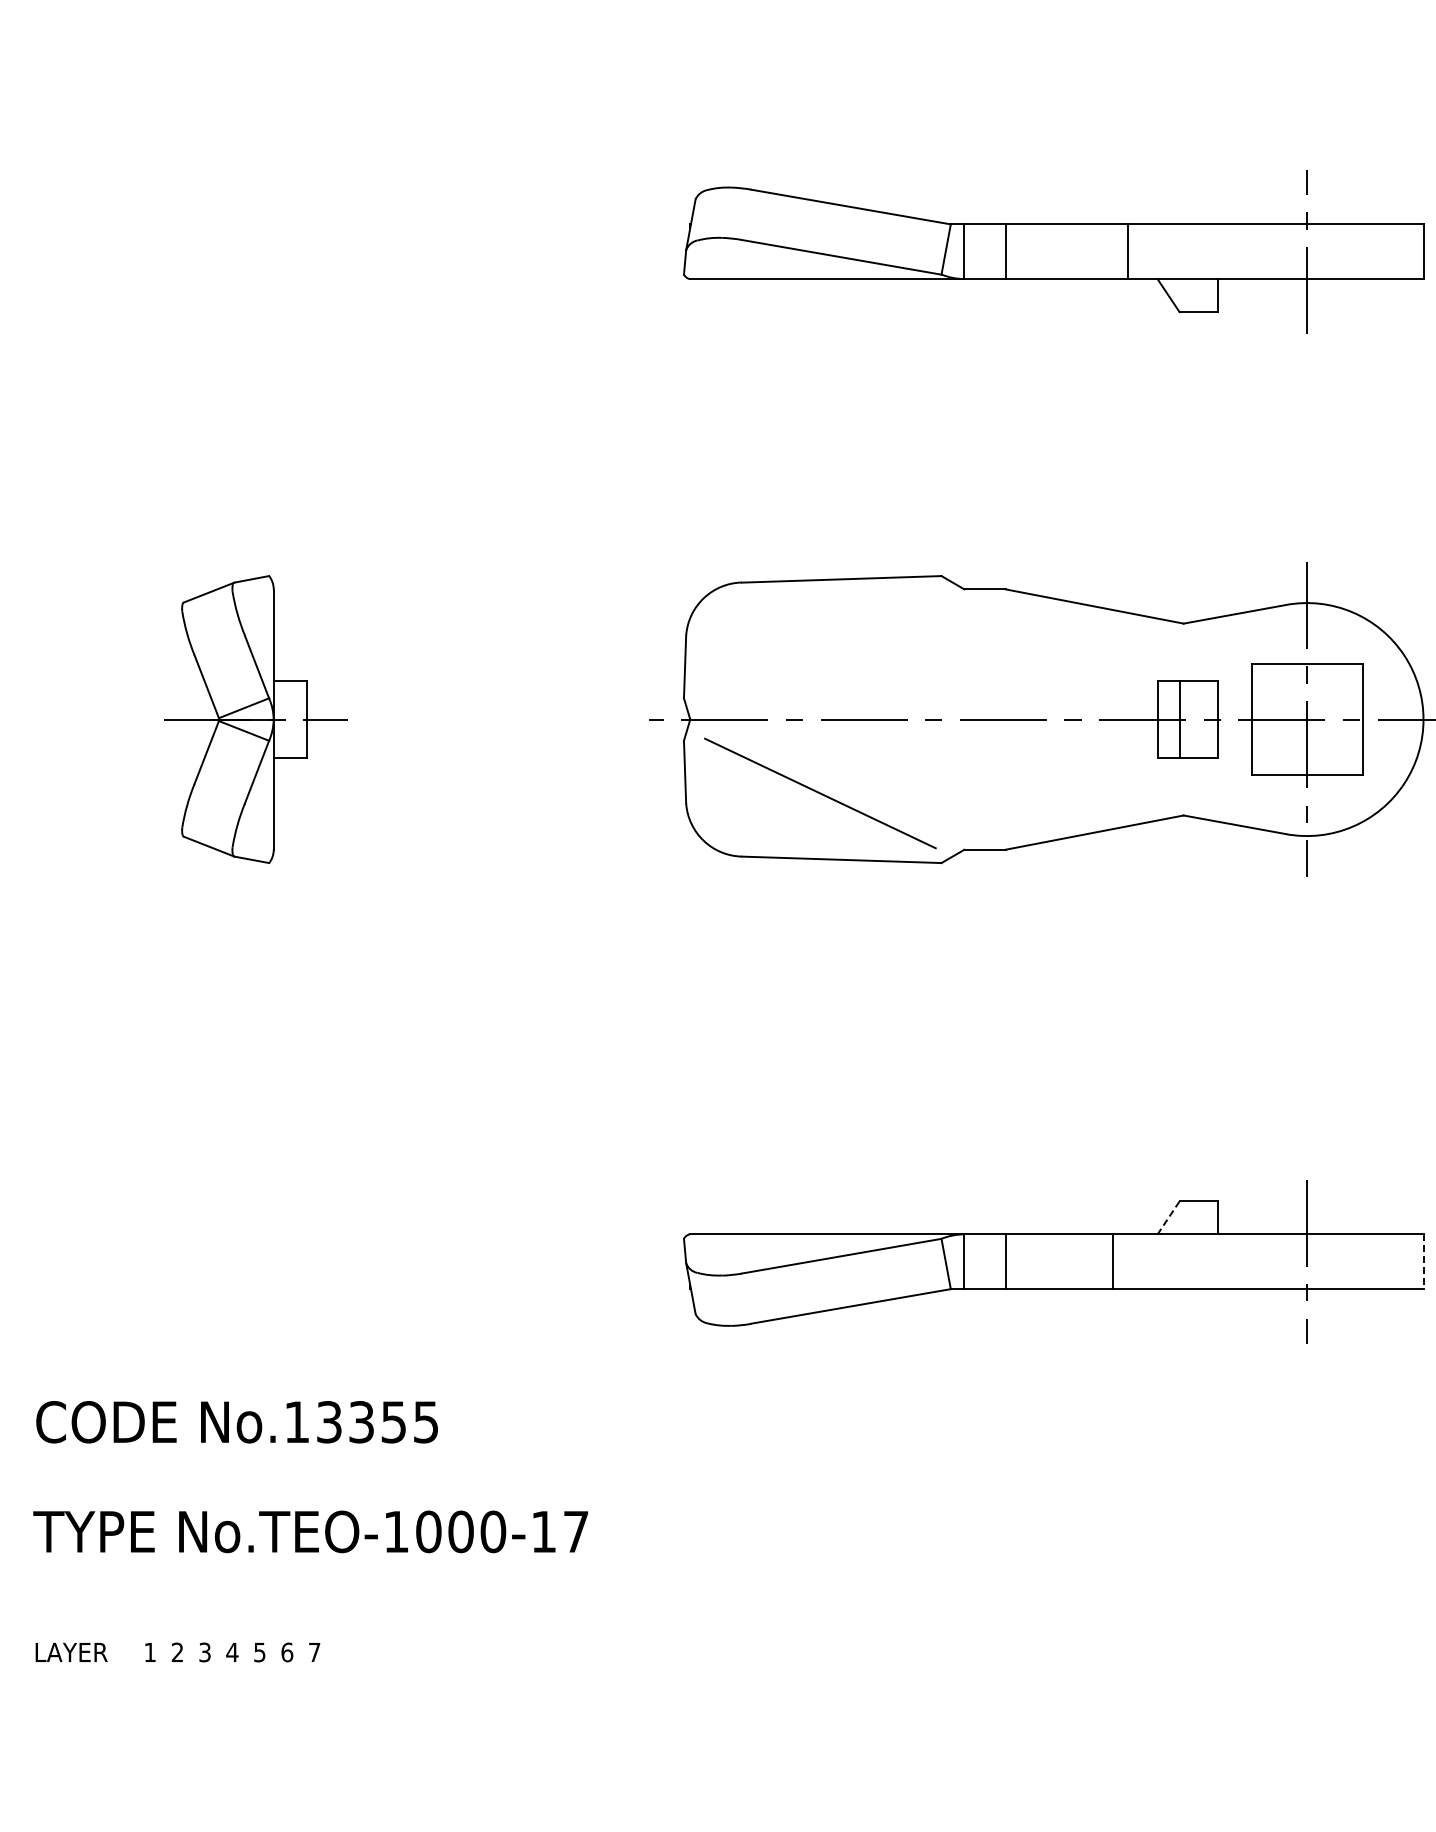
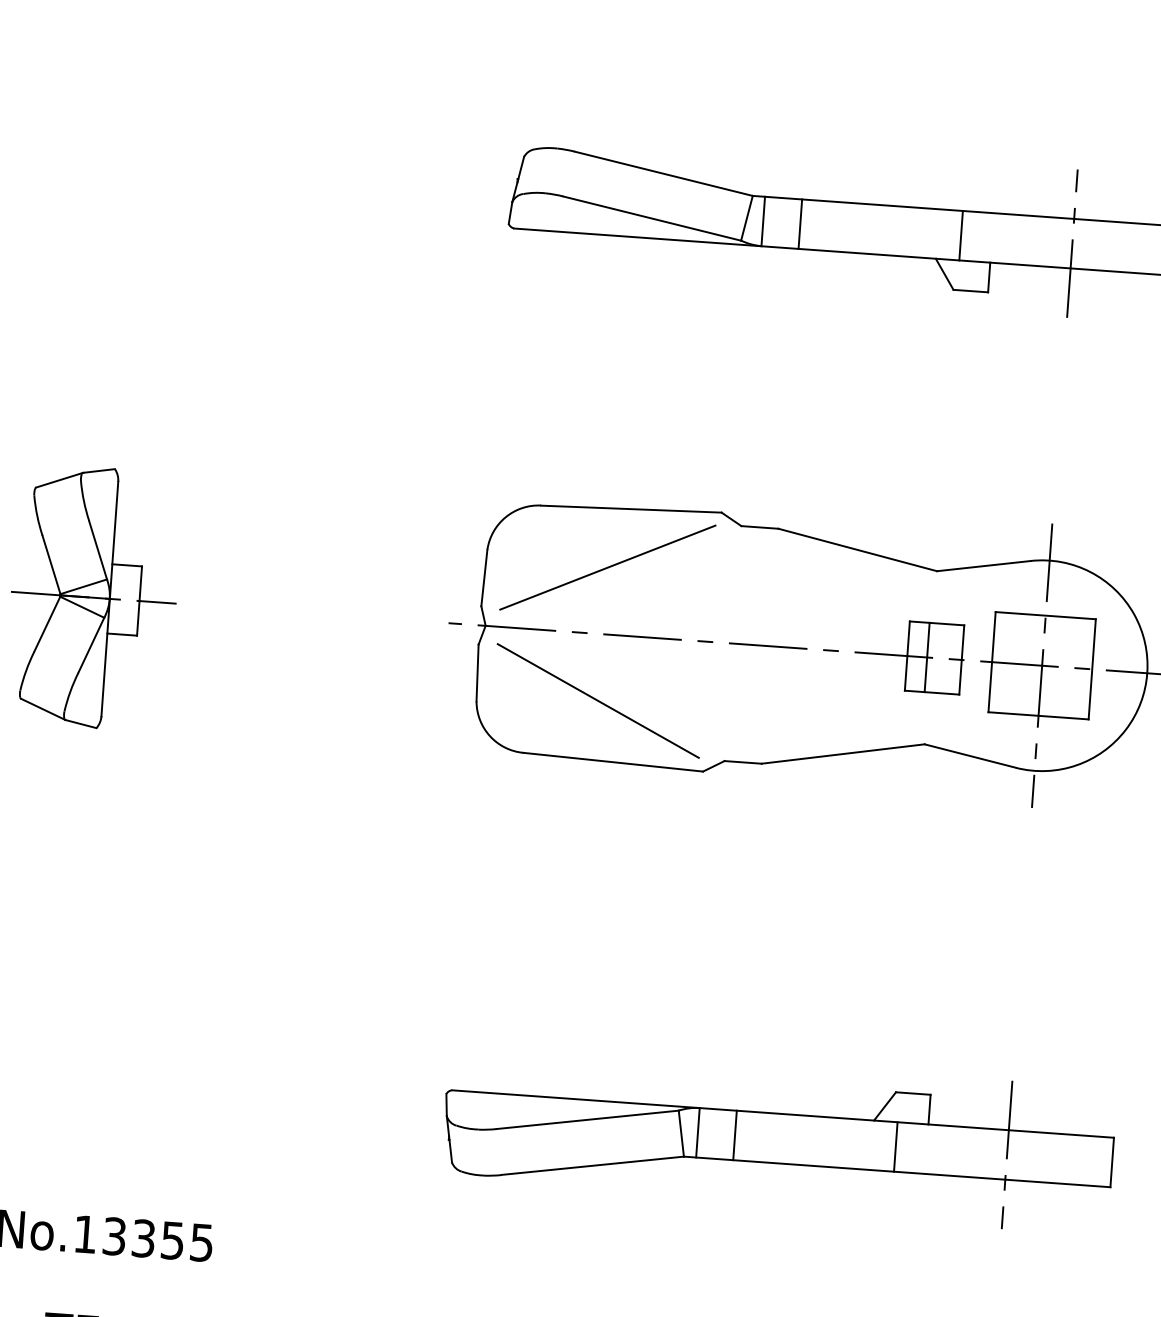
line: (1127, 251) -> (960, 235), moved
line: (820, 645) -> (607, 567), added
line: (1168, 1217) -> (884, 1106), dashed -> solid
line: (1112, 1261) -> (895, 1146), moved
line: (1423, 1262) -> (1112, 1163), dashed -> solid

